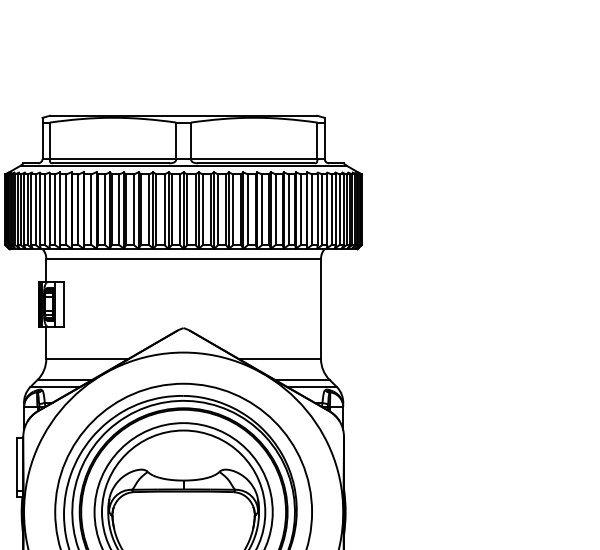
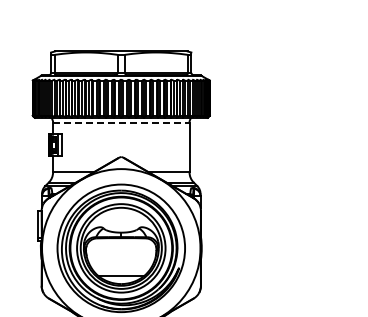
line: (184, 258) -> (121, 122), solid -> dashed

